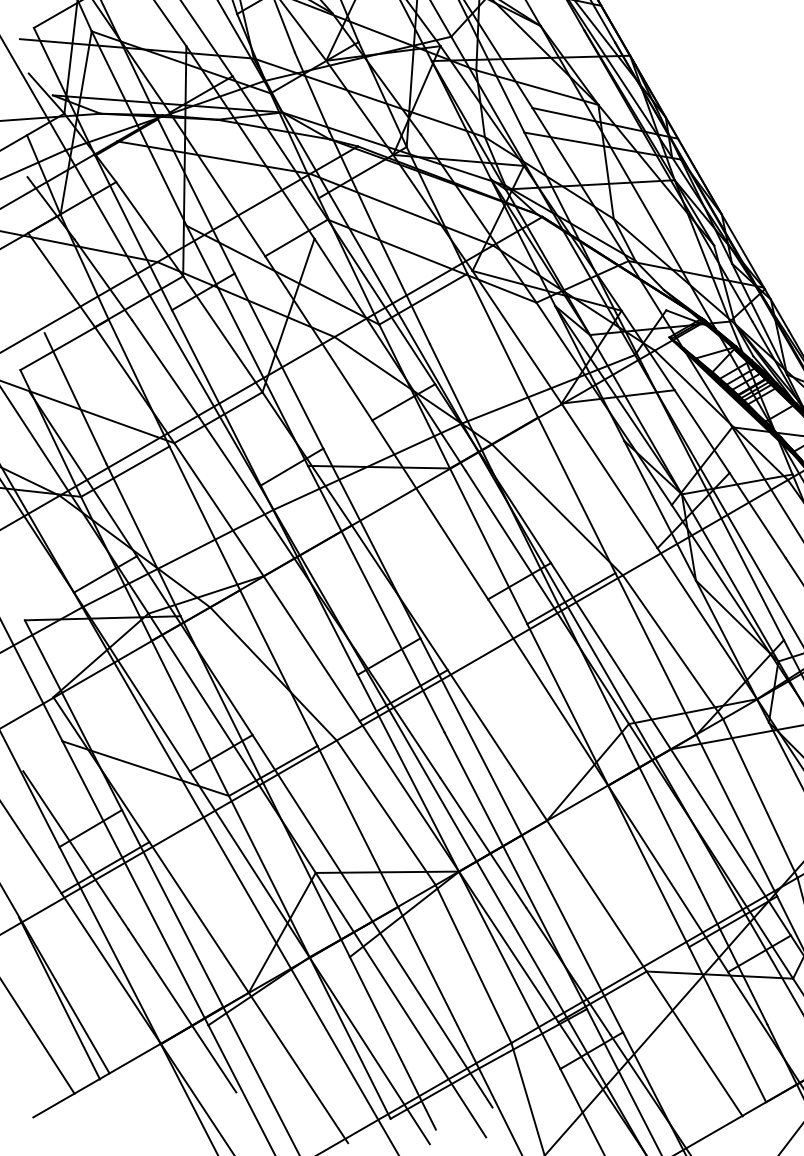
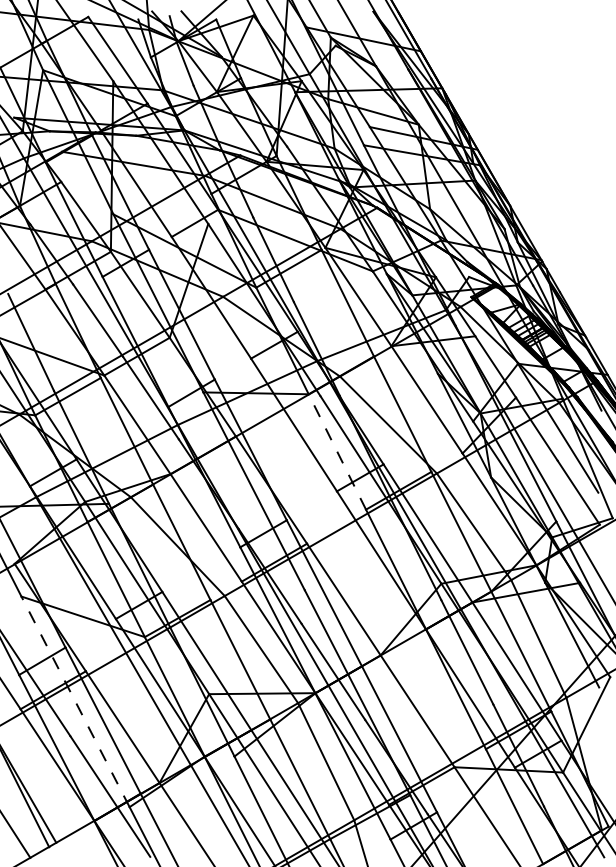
line: (488, 545) -> (337, 451), solid -> dashed
line: (135, 882) -> (75, 701), solid -> dashed

